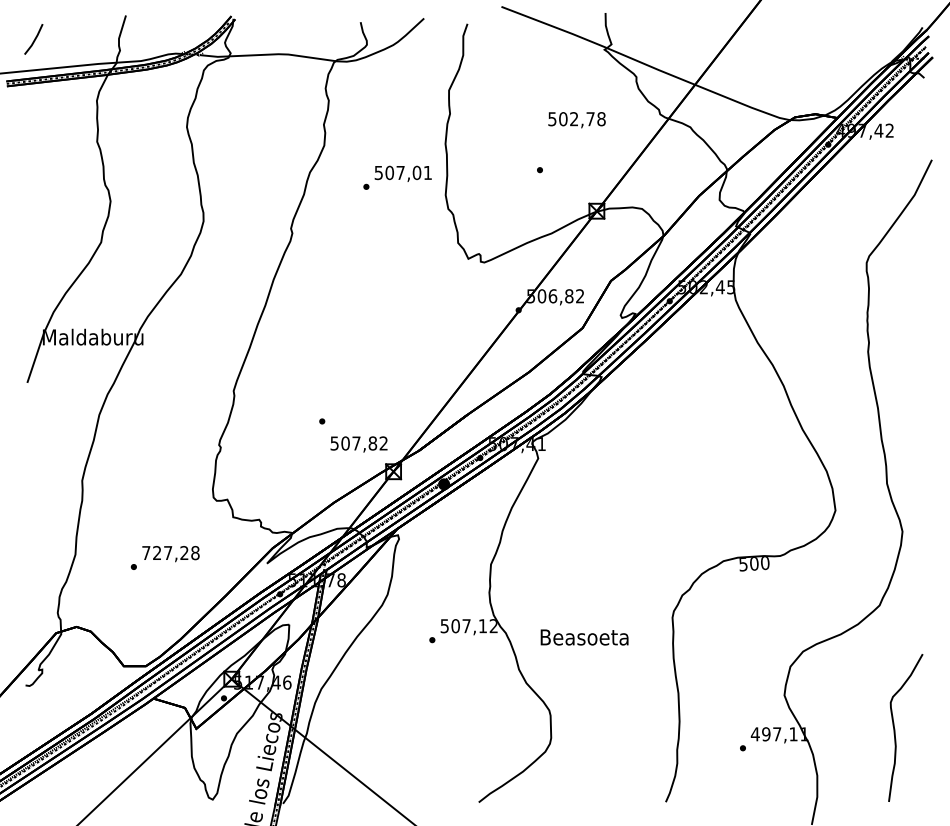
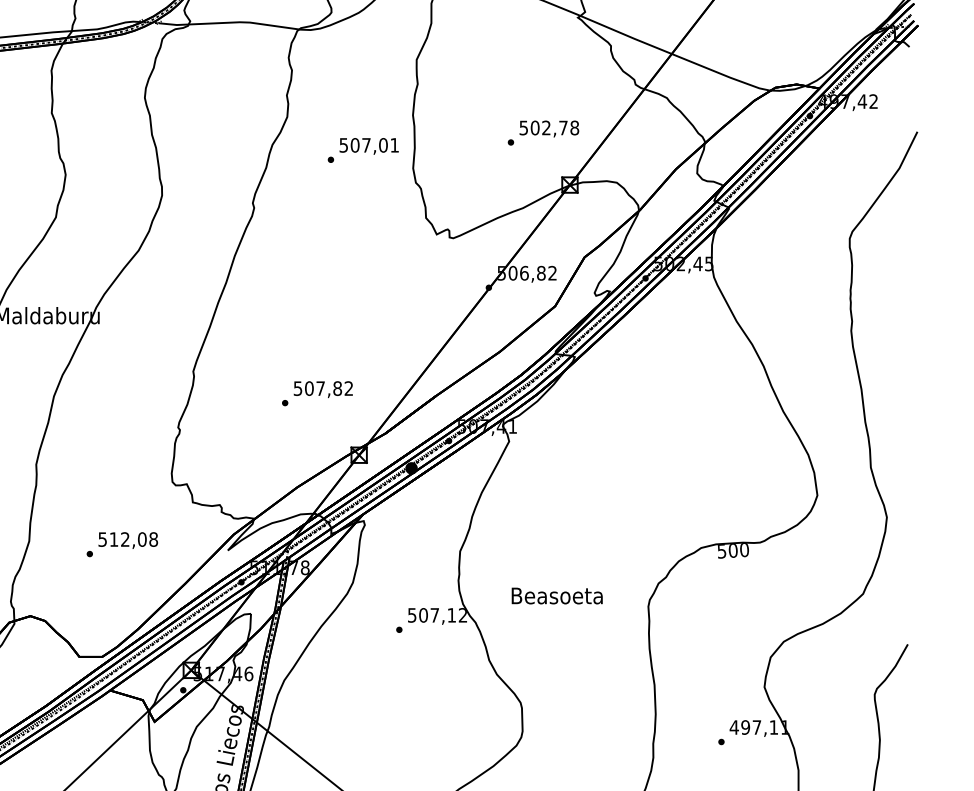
text: (576, 120) -> (548, 129), moved
text: (358, 444) -> (322, 389), moved
text: (165, 552) -> (122, 538), 727,28 -> 512,08
text: (584, 637) -> (557, 596), moved

